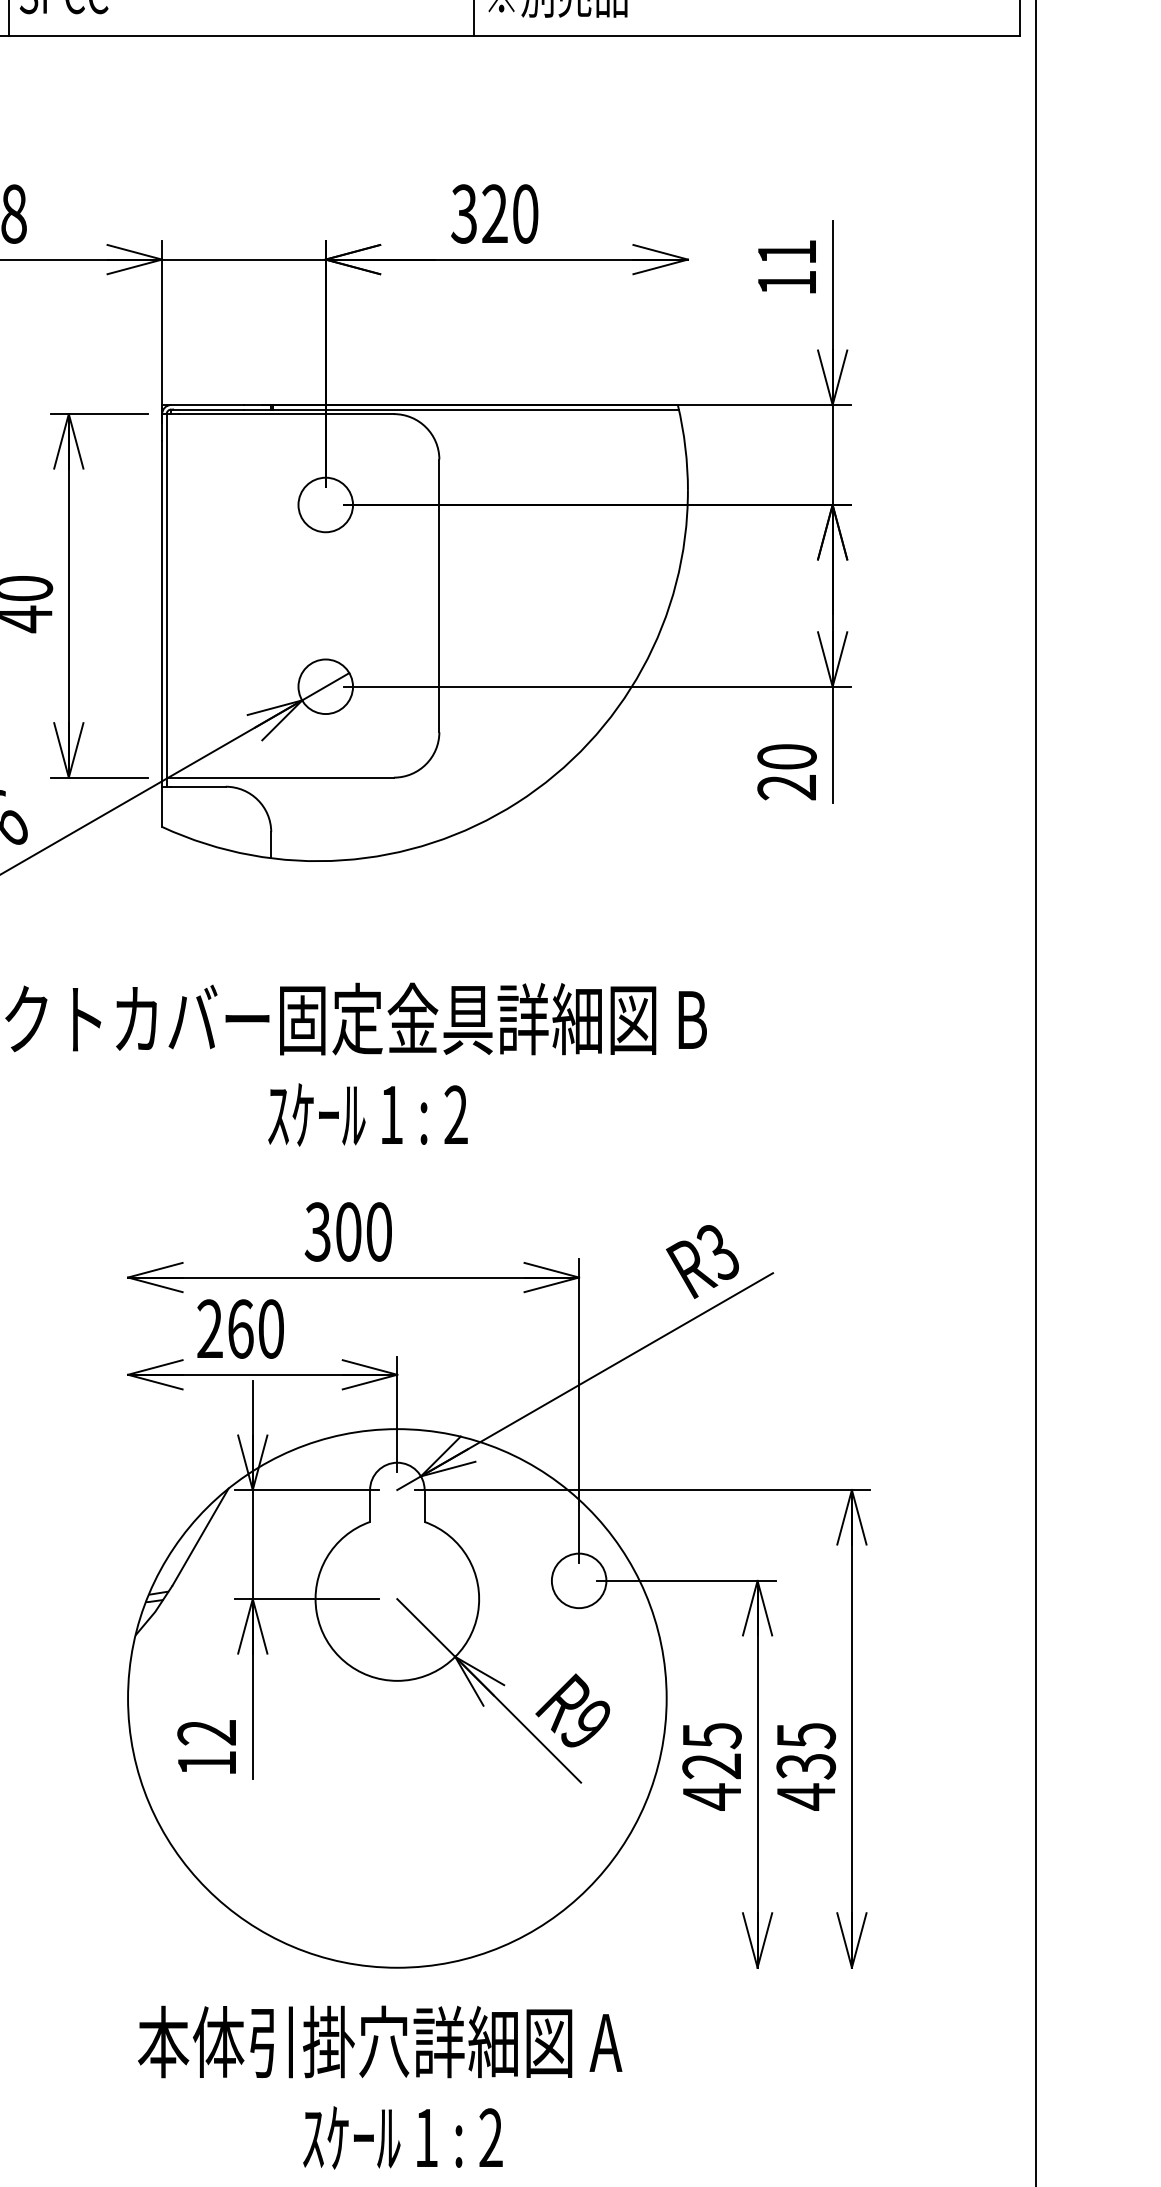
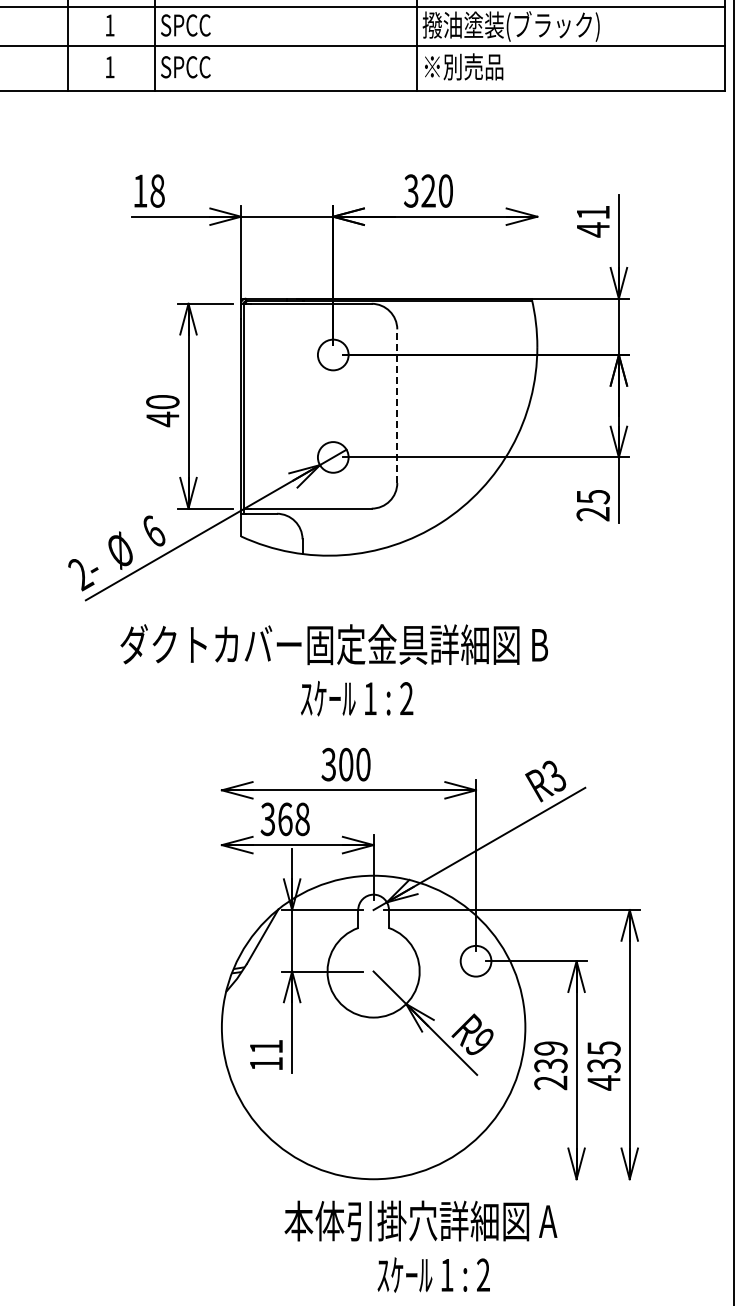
text: (787, 282) -> (593, 229), 11 -> 41
line: (439, 596) -> (397, 406), solid -> dashed
text: (785, 756) -> (592, 496), 20 -> 25
text: (239, 1329) -> (284, 819), 260 -> 368
text: (205, 1732) -> (265, 1046), 12 -> 11
text: (711, 1765) -> (550, 1065), 425 -> 239
text: (379, 2087) -> (420, 1246), moved

